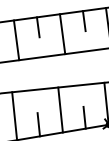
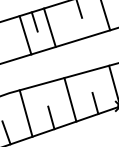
line: (62, 33) -> (49, 27), moved
line: (16, 40) -> (25, 35), moved

